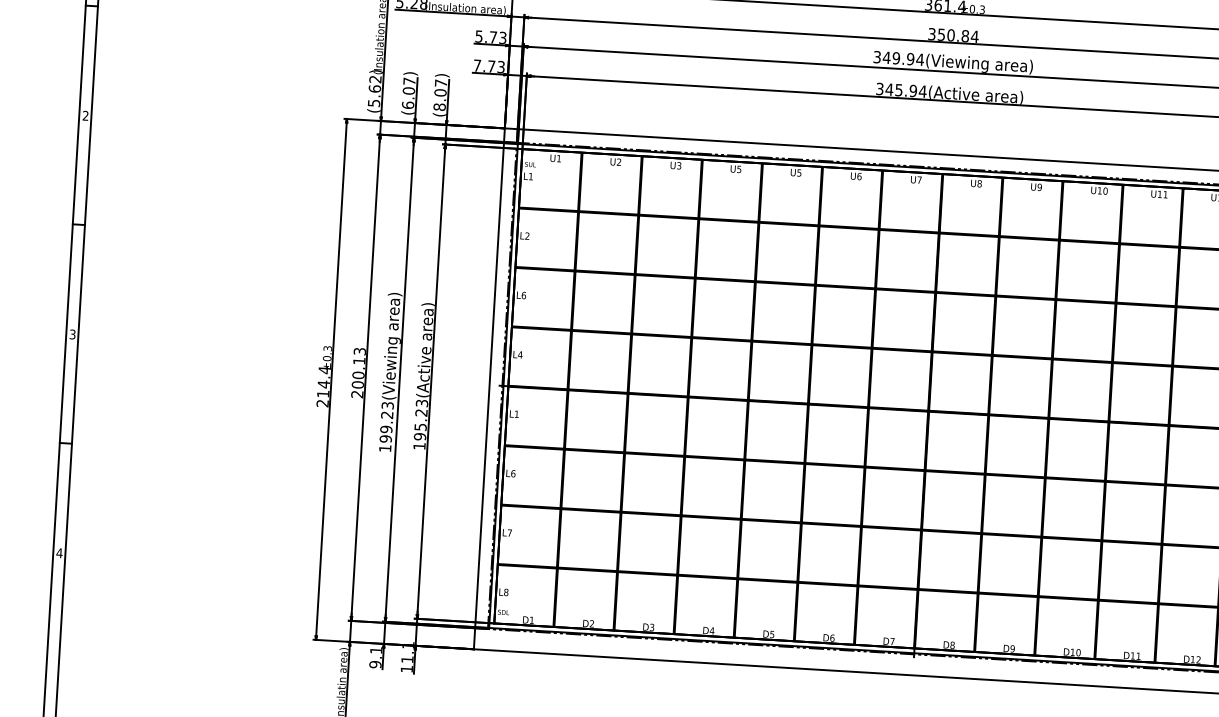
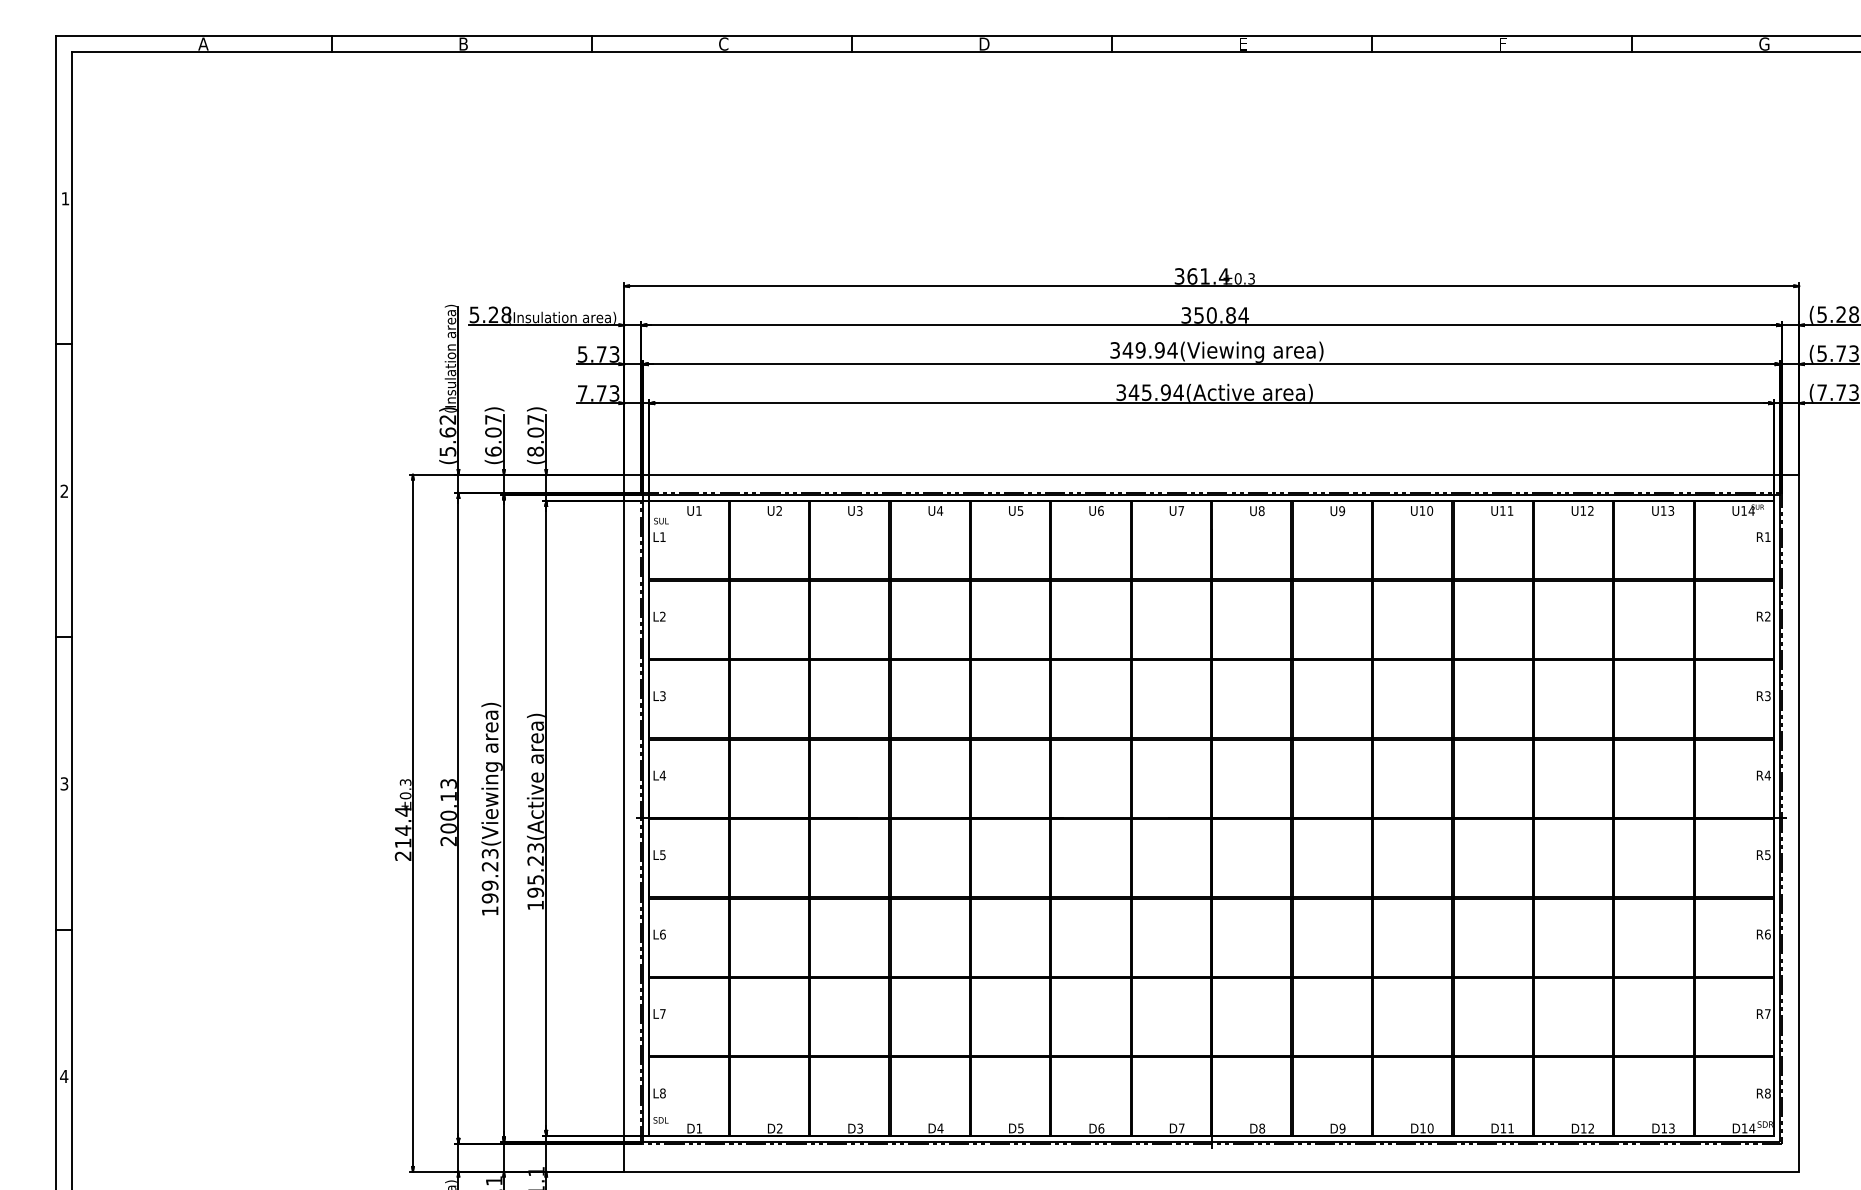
text: (739, 169) -> (940, 510), U5 -> U4
text: (523, 295) -> (662, 696), L6 -> L3
text: (516, 414) -> (662, 855), L1 -> L5

